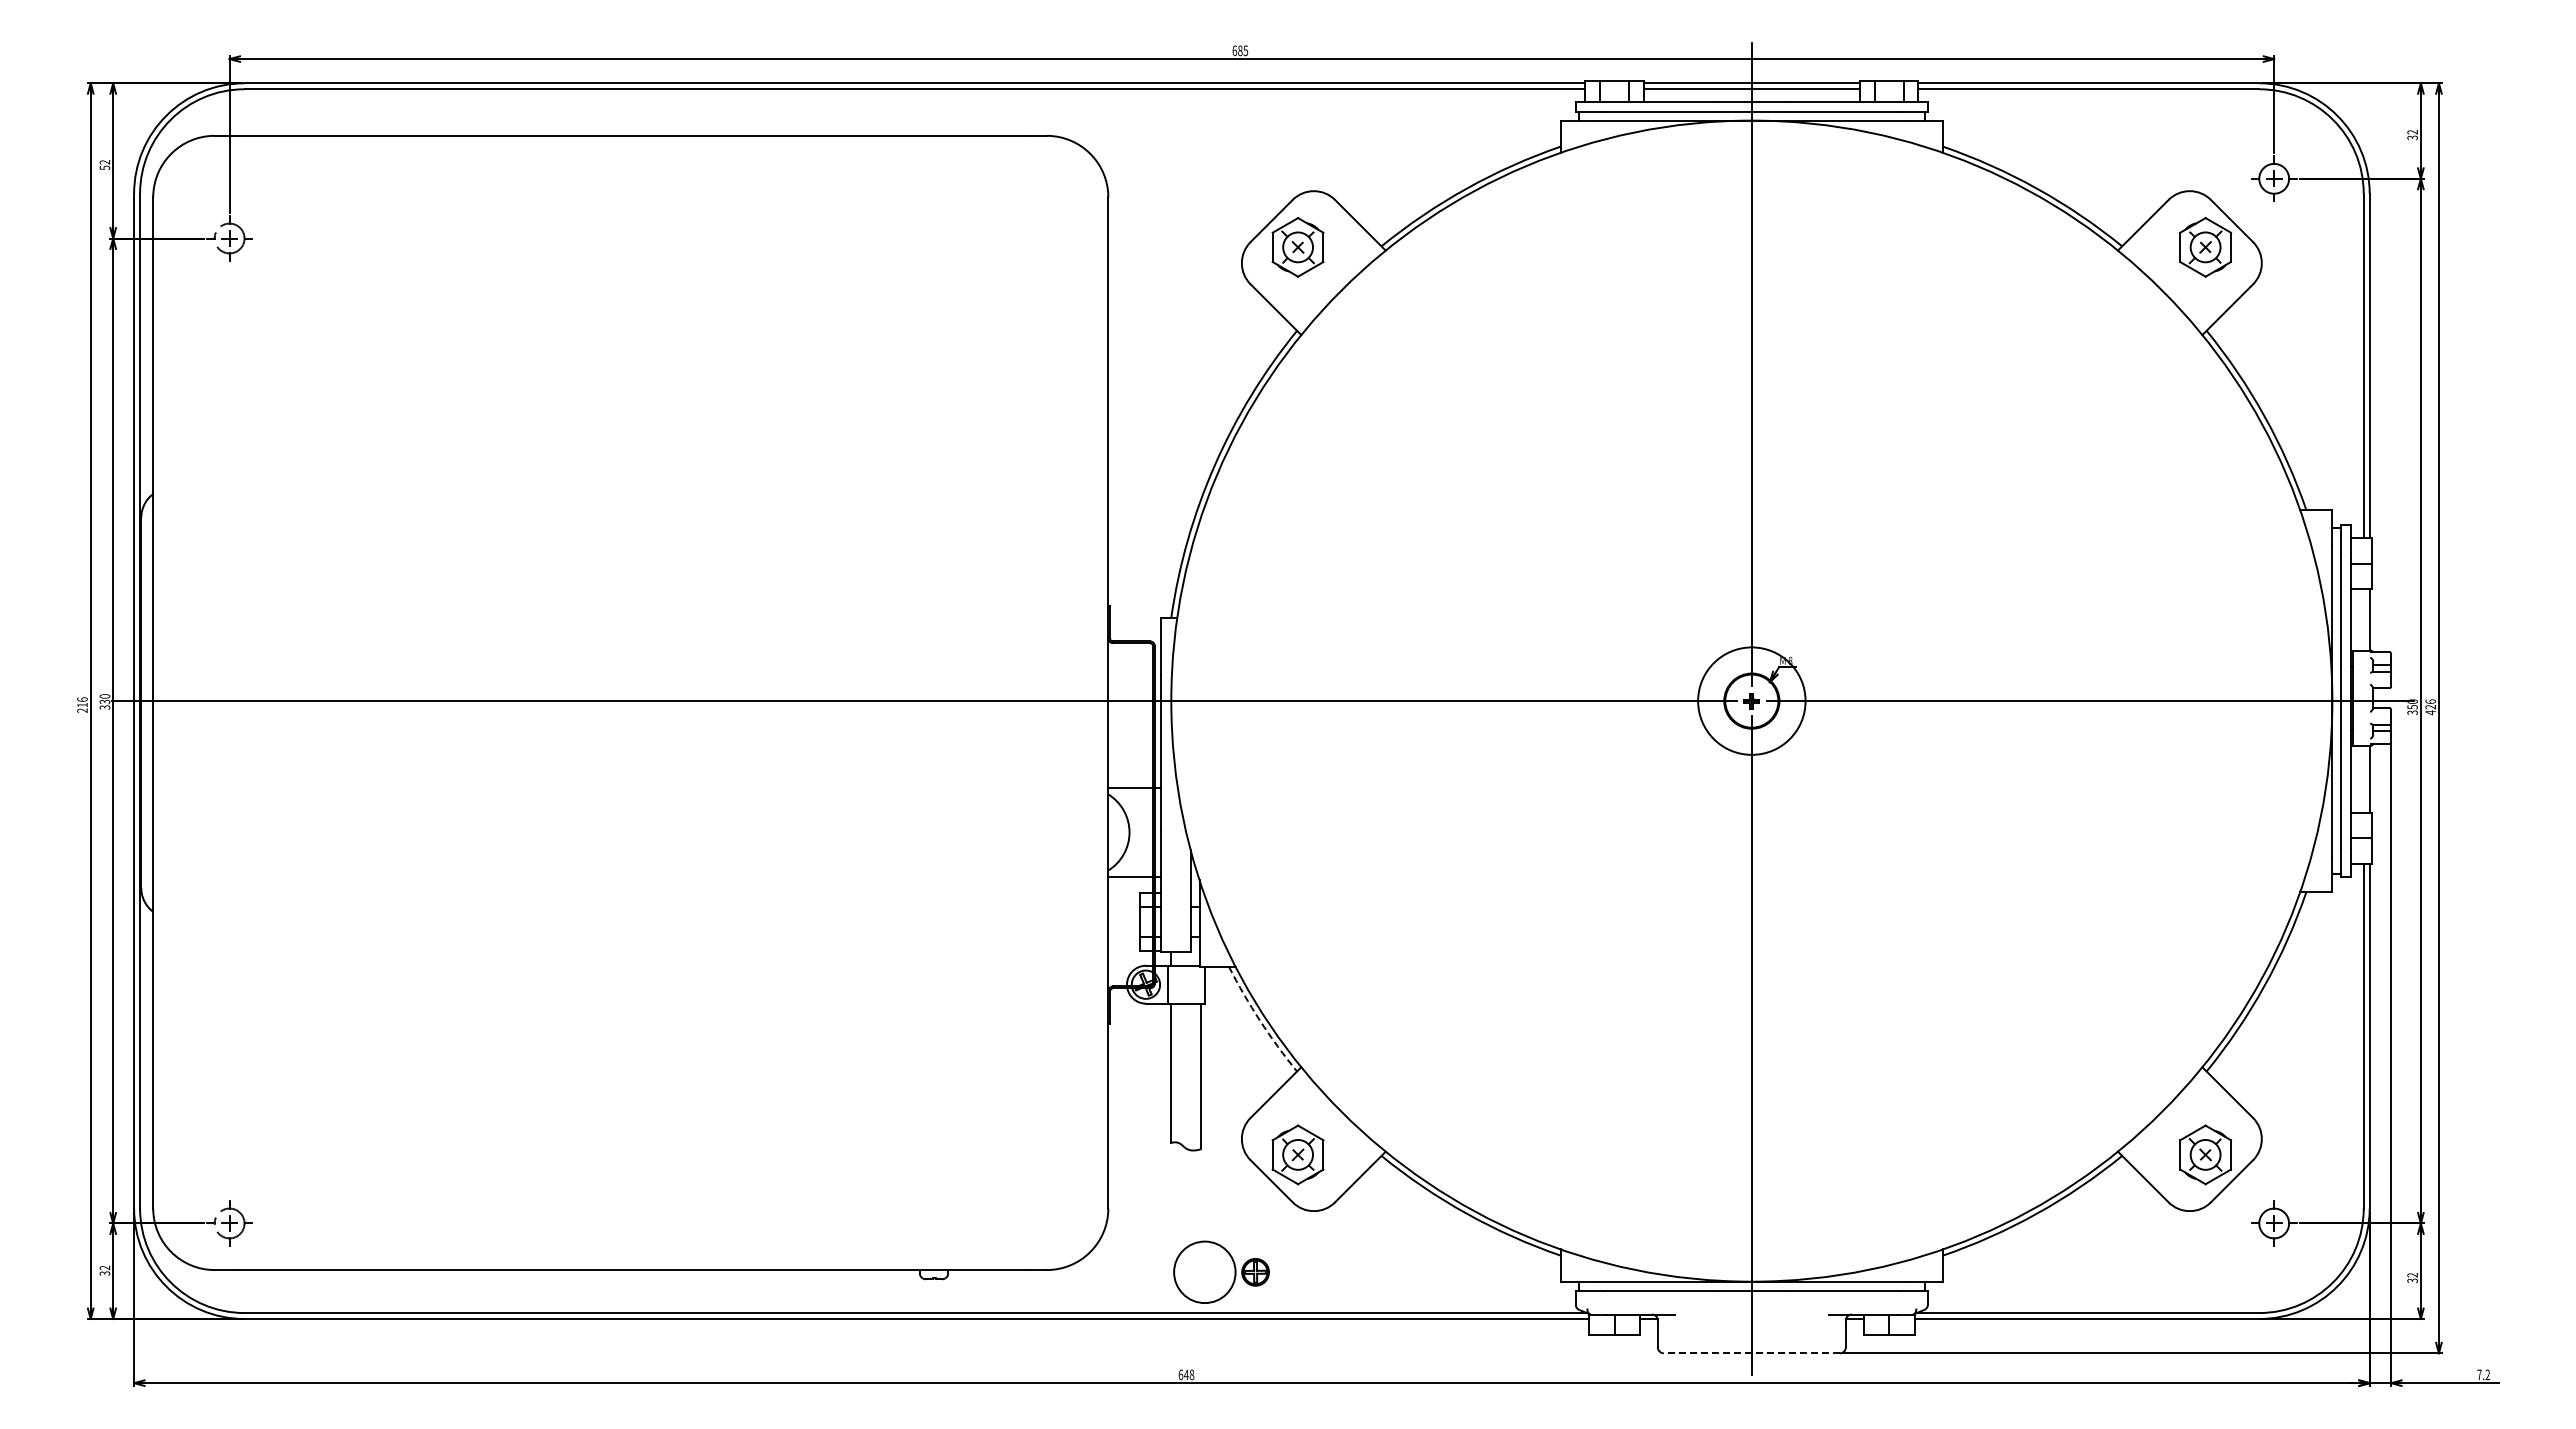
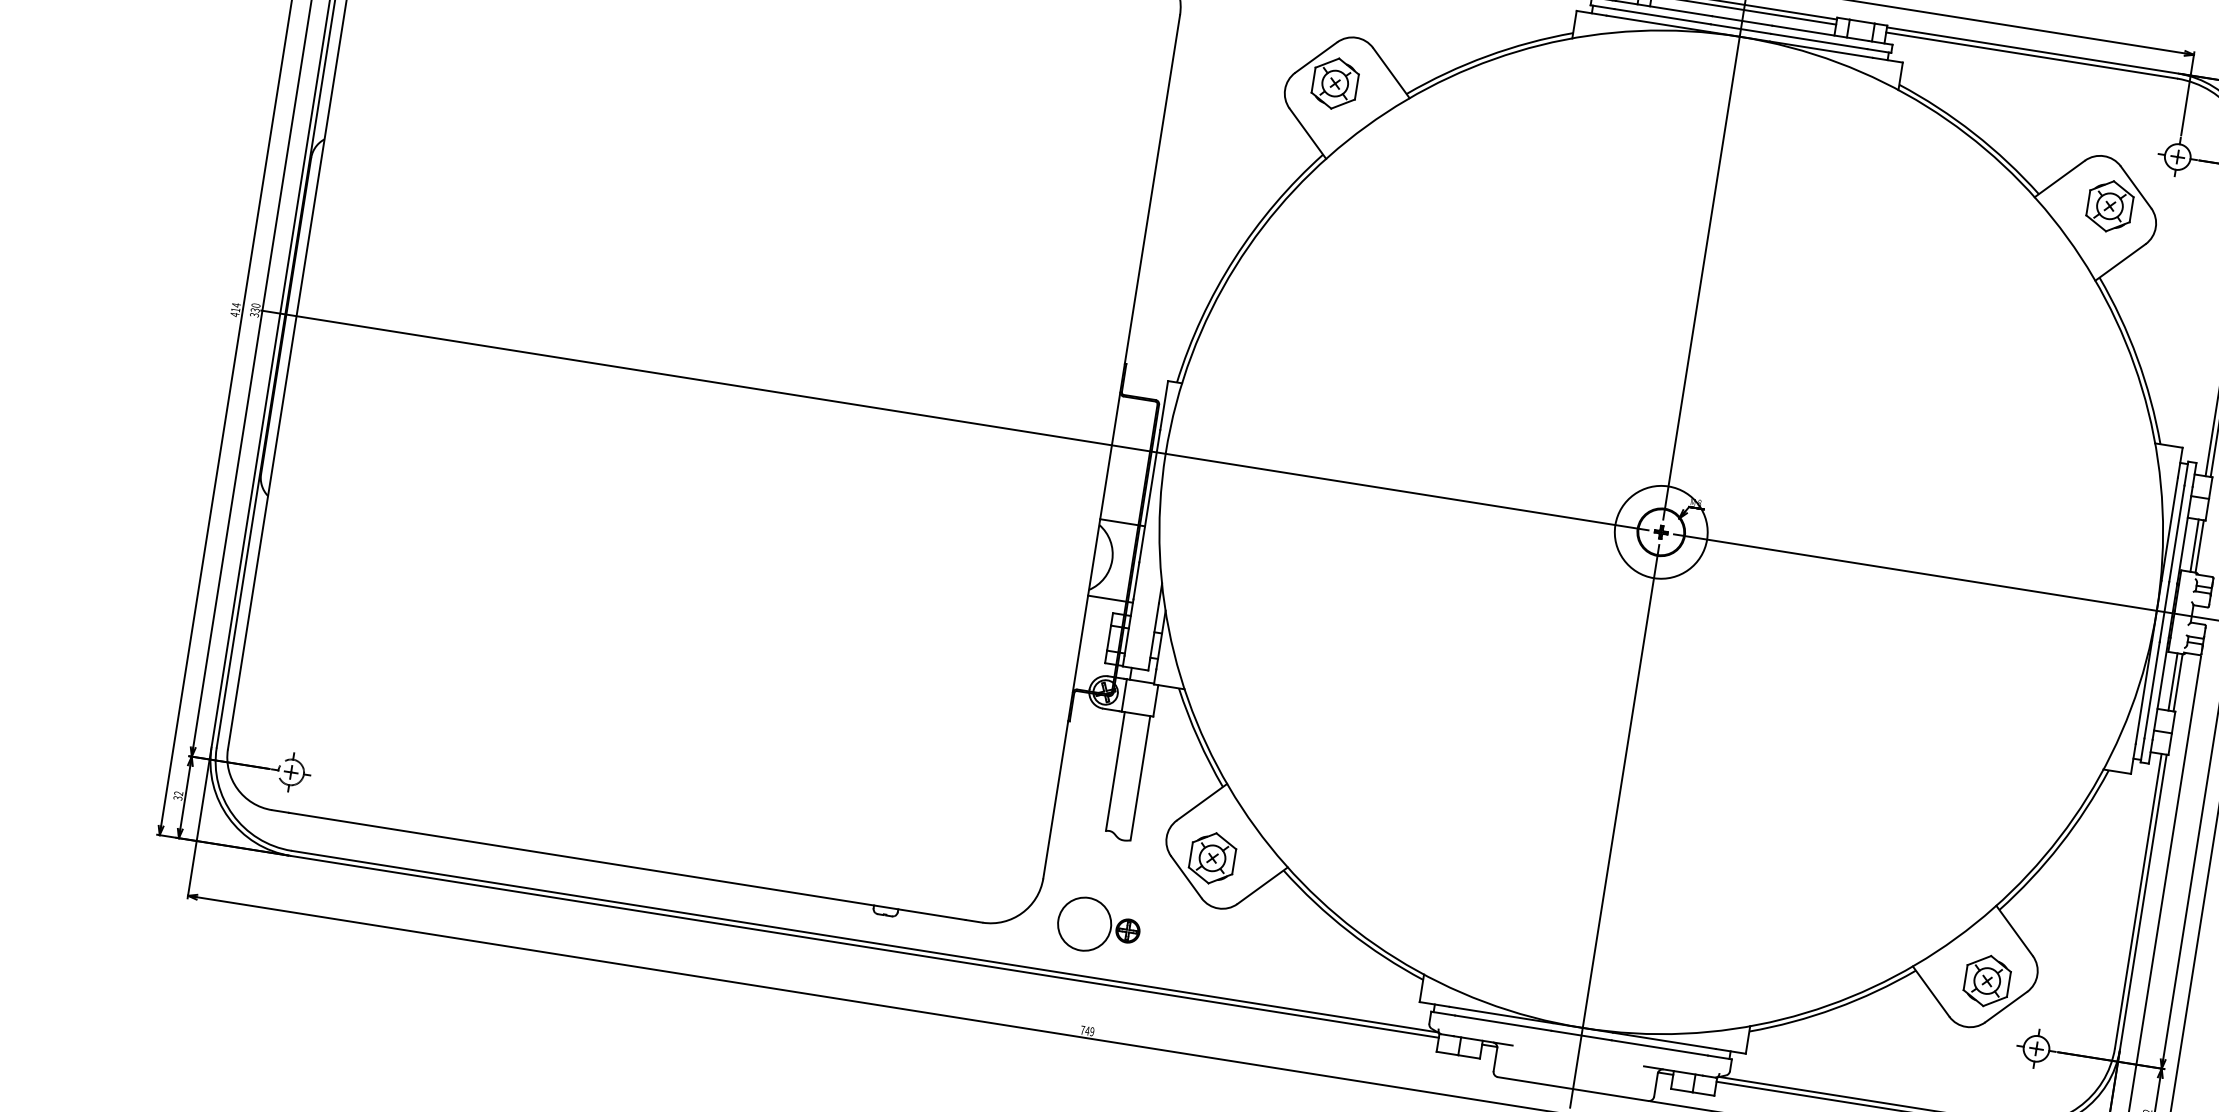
line: (2363, 619) -> (2194, 545), added
text: (82, 705) -> (235, 310), 216 -> 414
line: (2363, 779) -> (2172, 681), added
arc: (1260, 1020) -> (1198, 738), dashed -> solid
part: (1221, 1271) -> (1098, 925), moved
line: (1751, 1353) -> (1572, 1089), dashed -> solid
text: (1186, 1374) -> (1087, 1030), 648 -> 749

